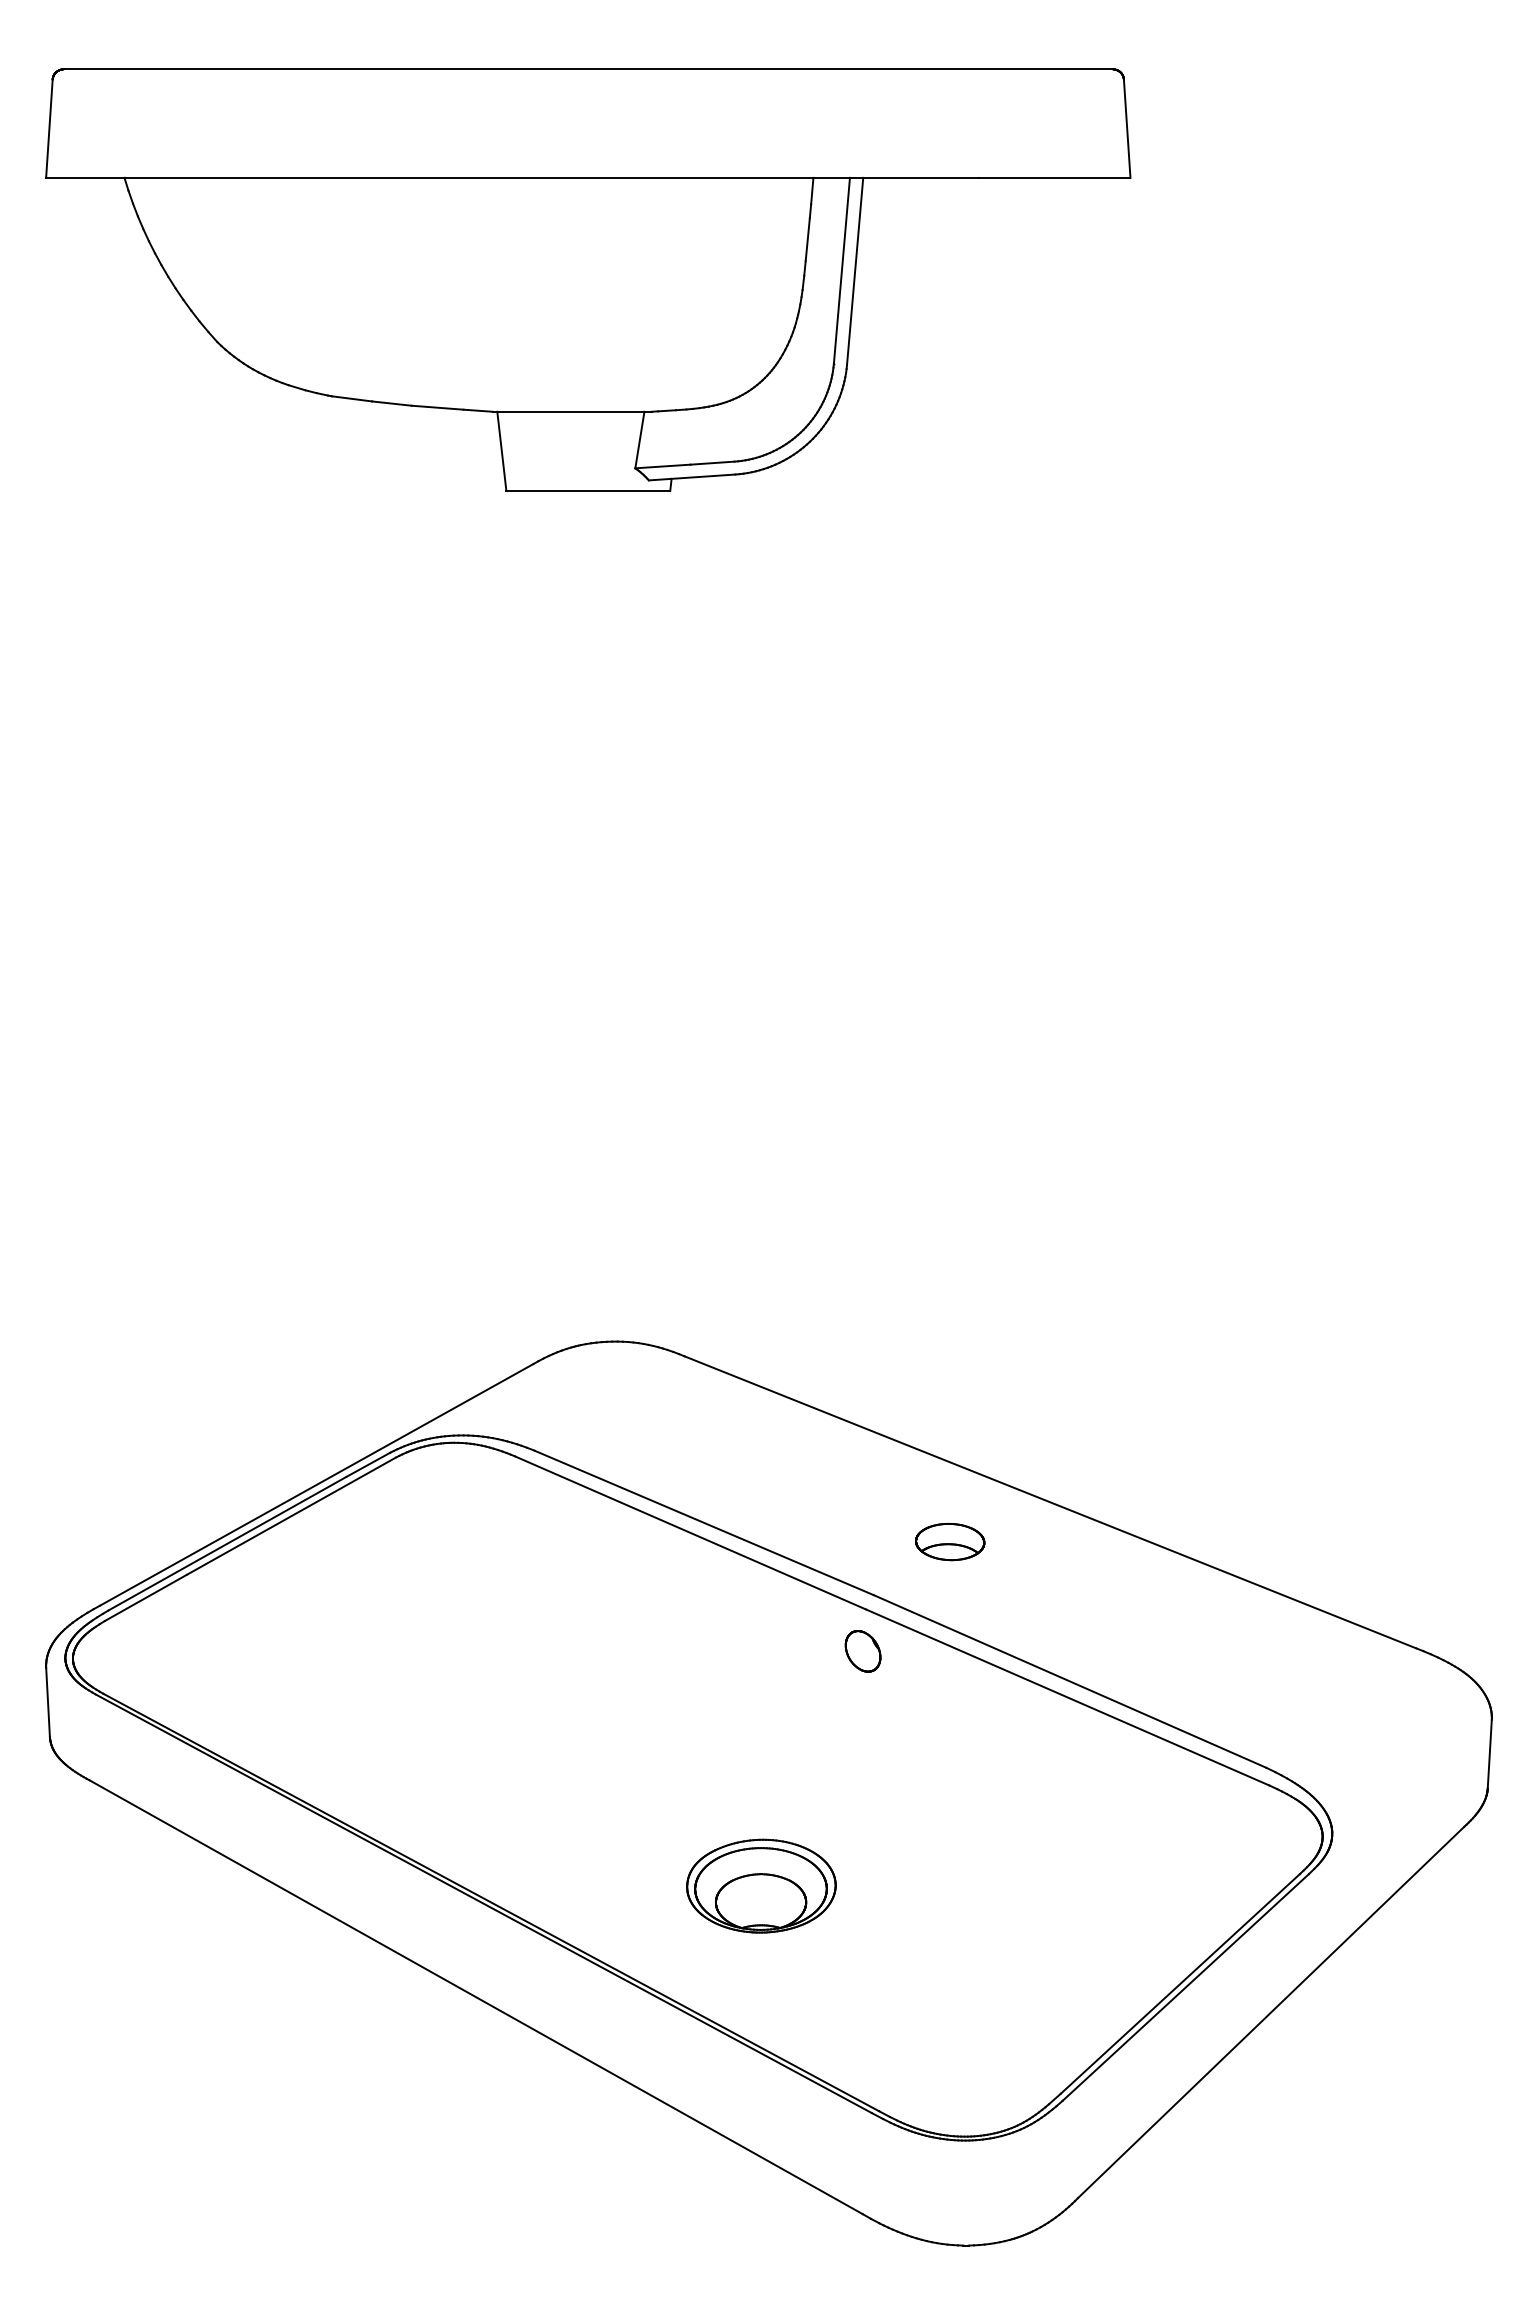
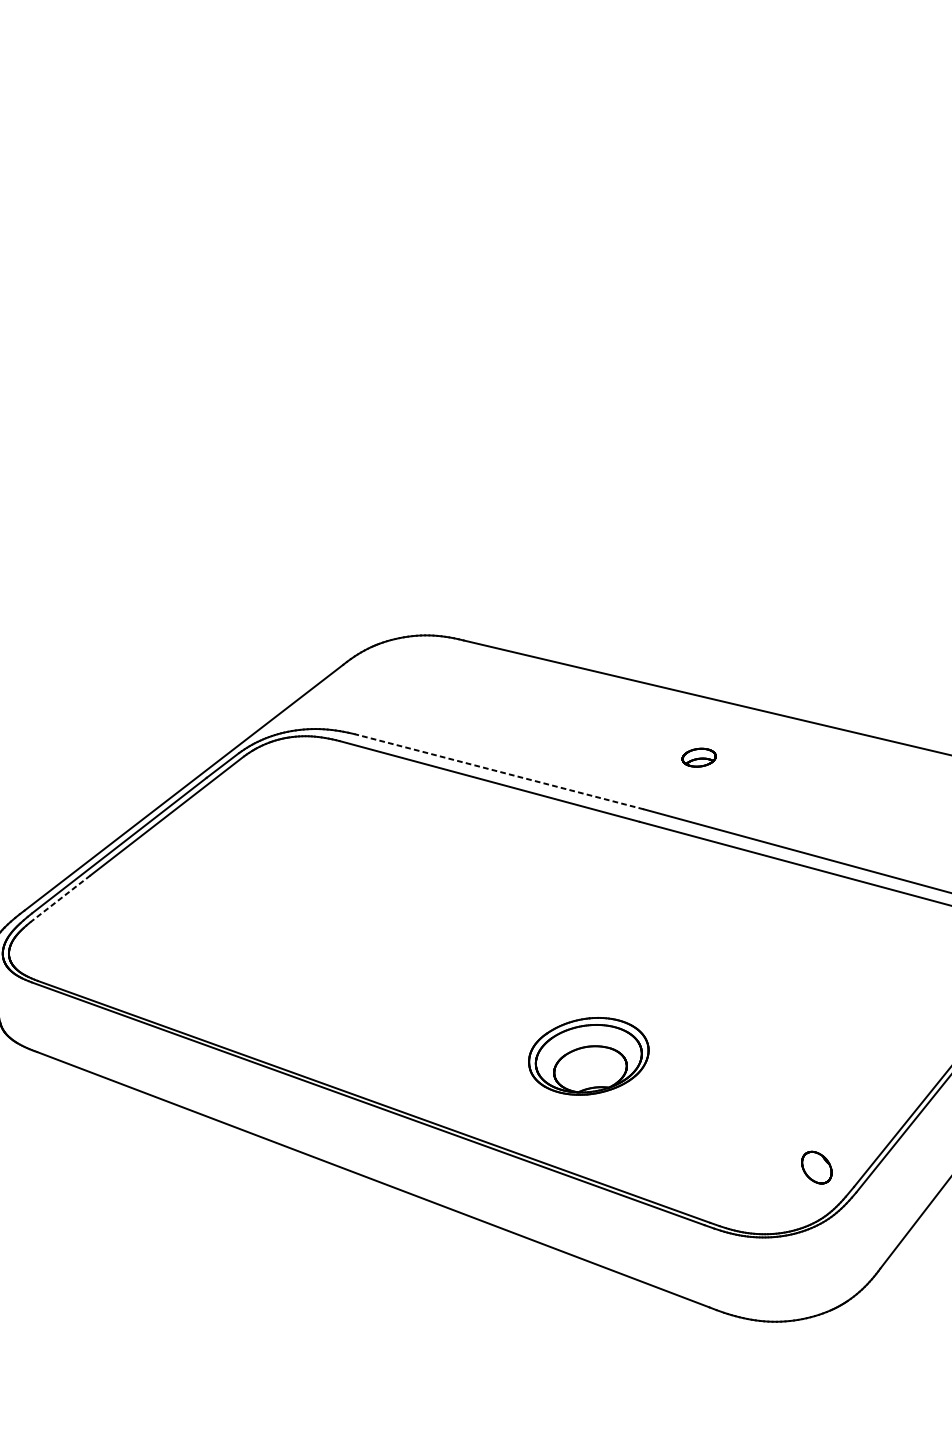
line: (703, 1522) -> (498, 771), solid -> dashed
part: (950, 1542) -> (699, 757), size x0.6
line: (145, 1598) -> (60, 899), solid -> dashed
part: (862, 1651) -> (816, 1167), moved

